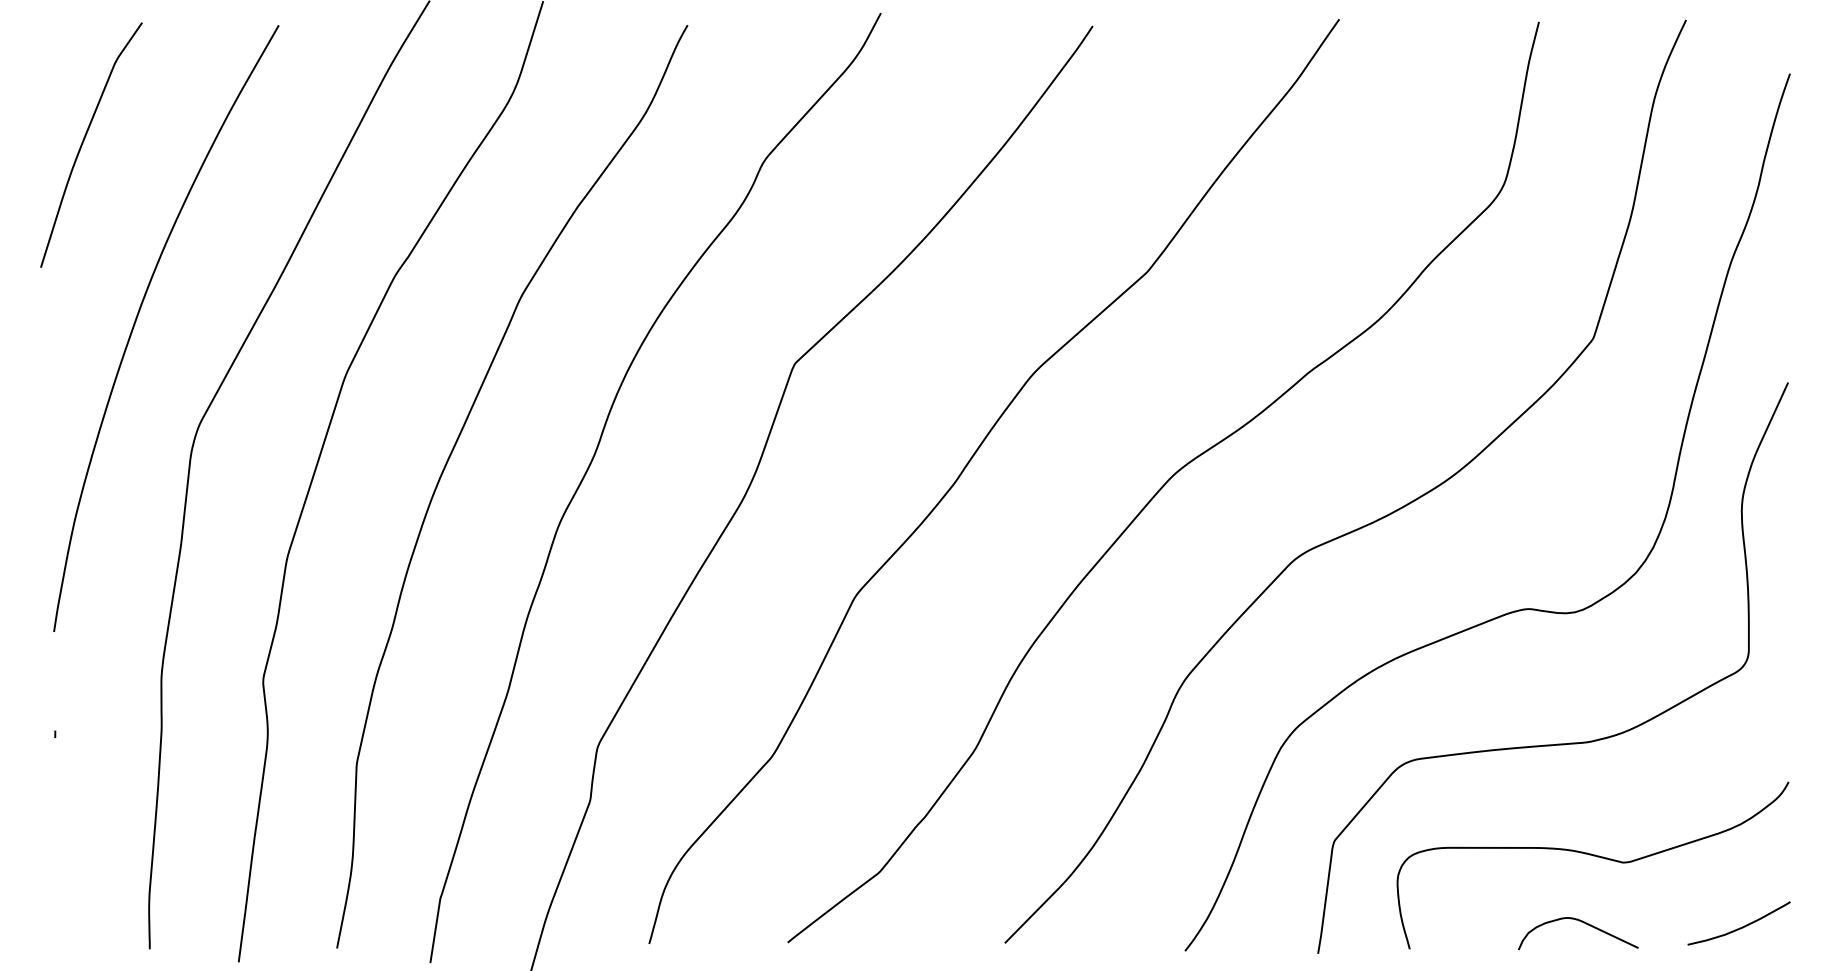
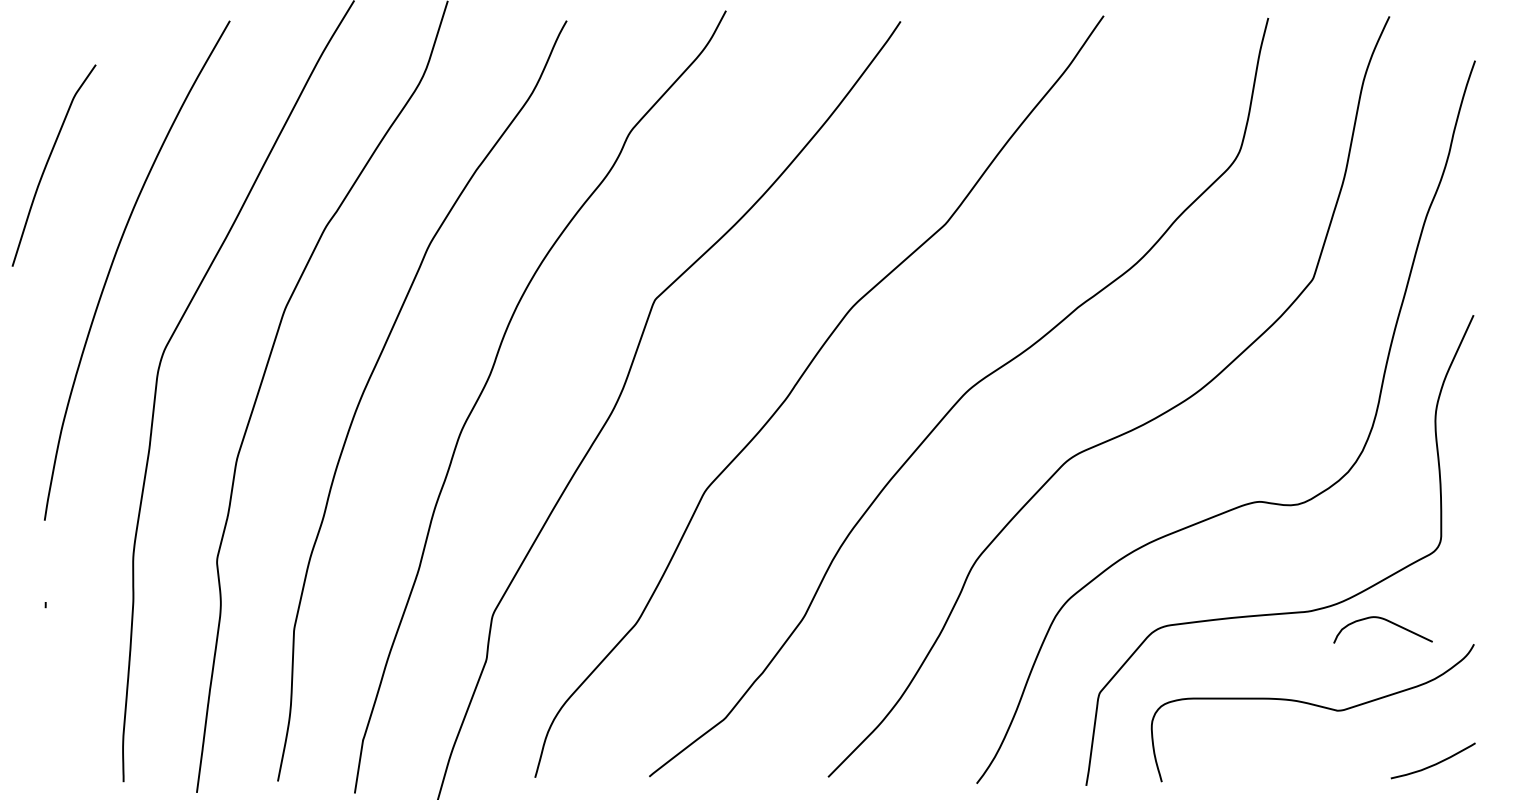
curve: (84, 141) -> (48, 162), moved
curve: (1583, 923) -> (1387, 621), moved

